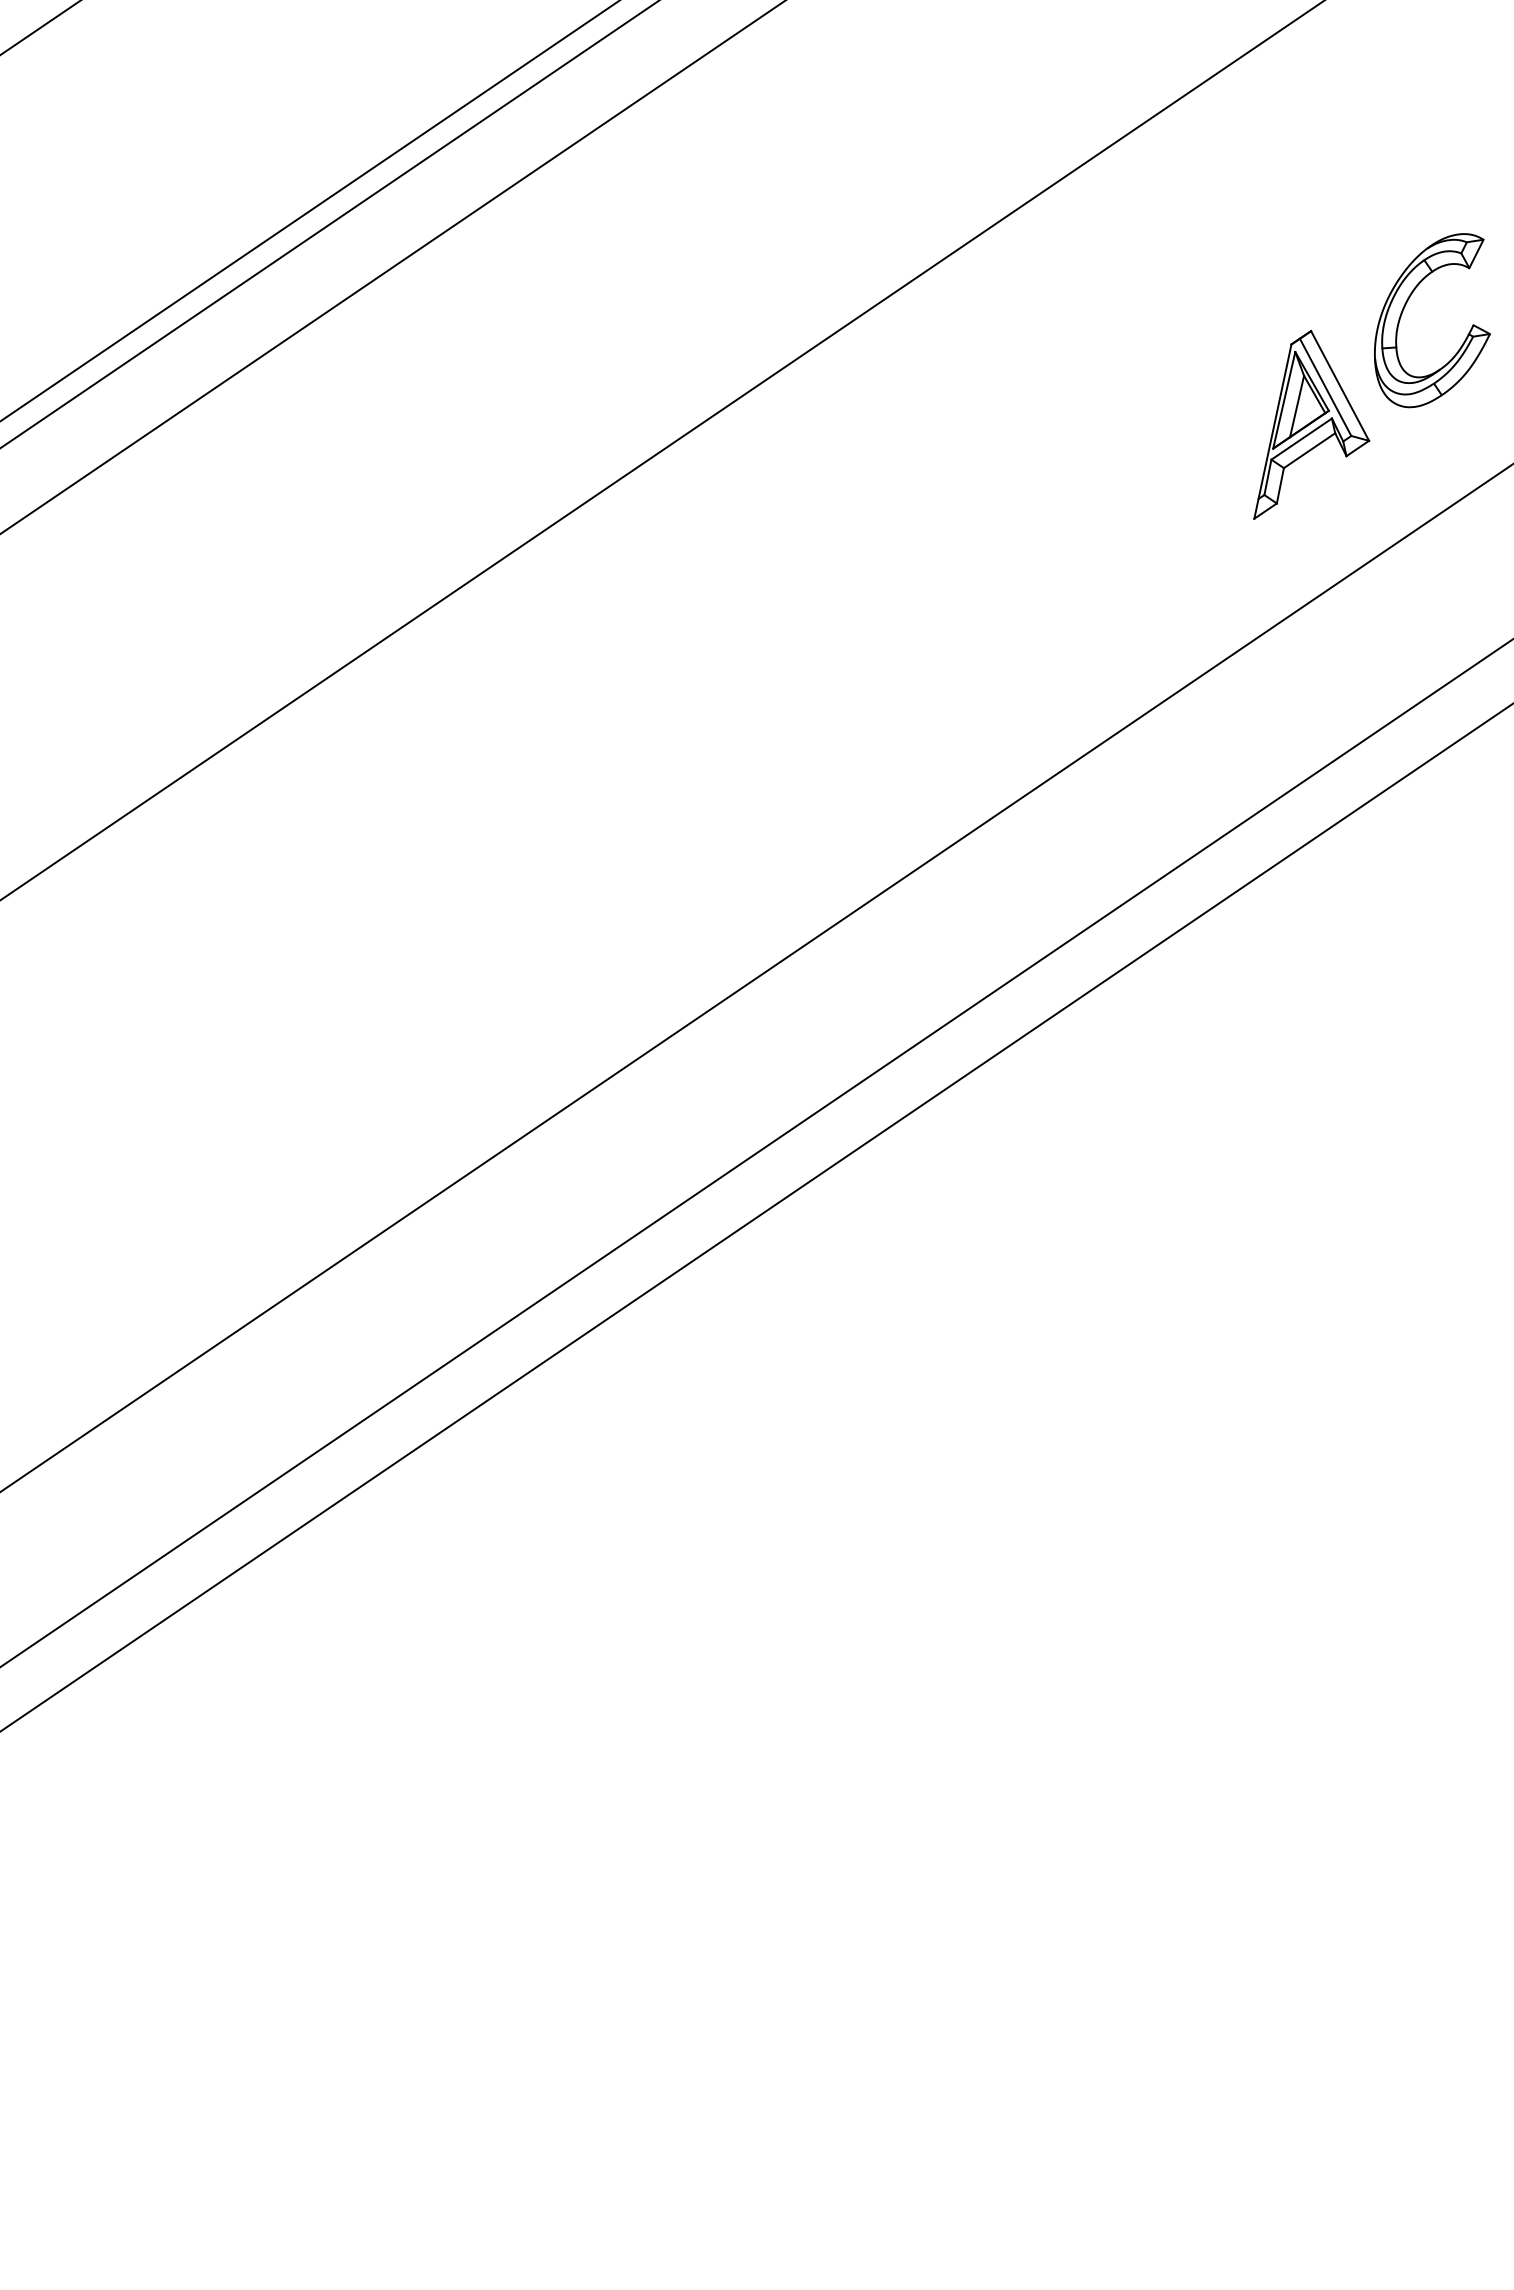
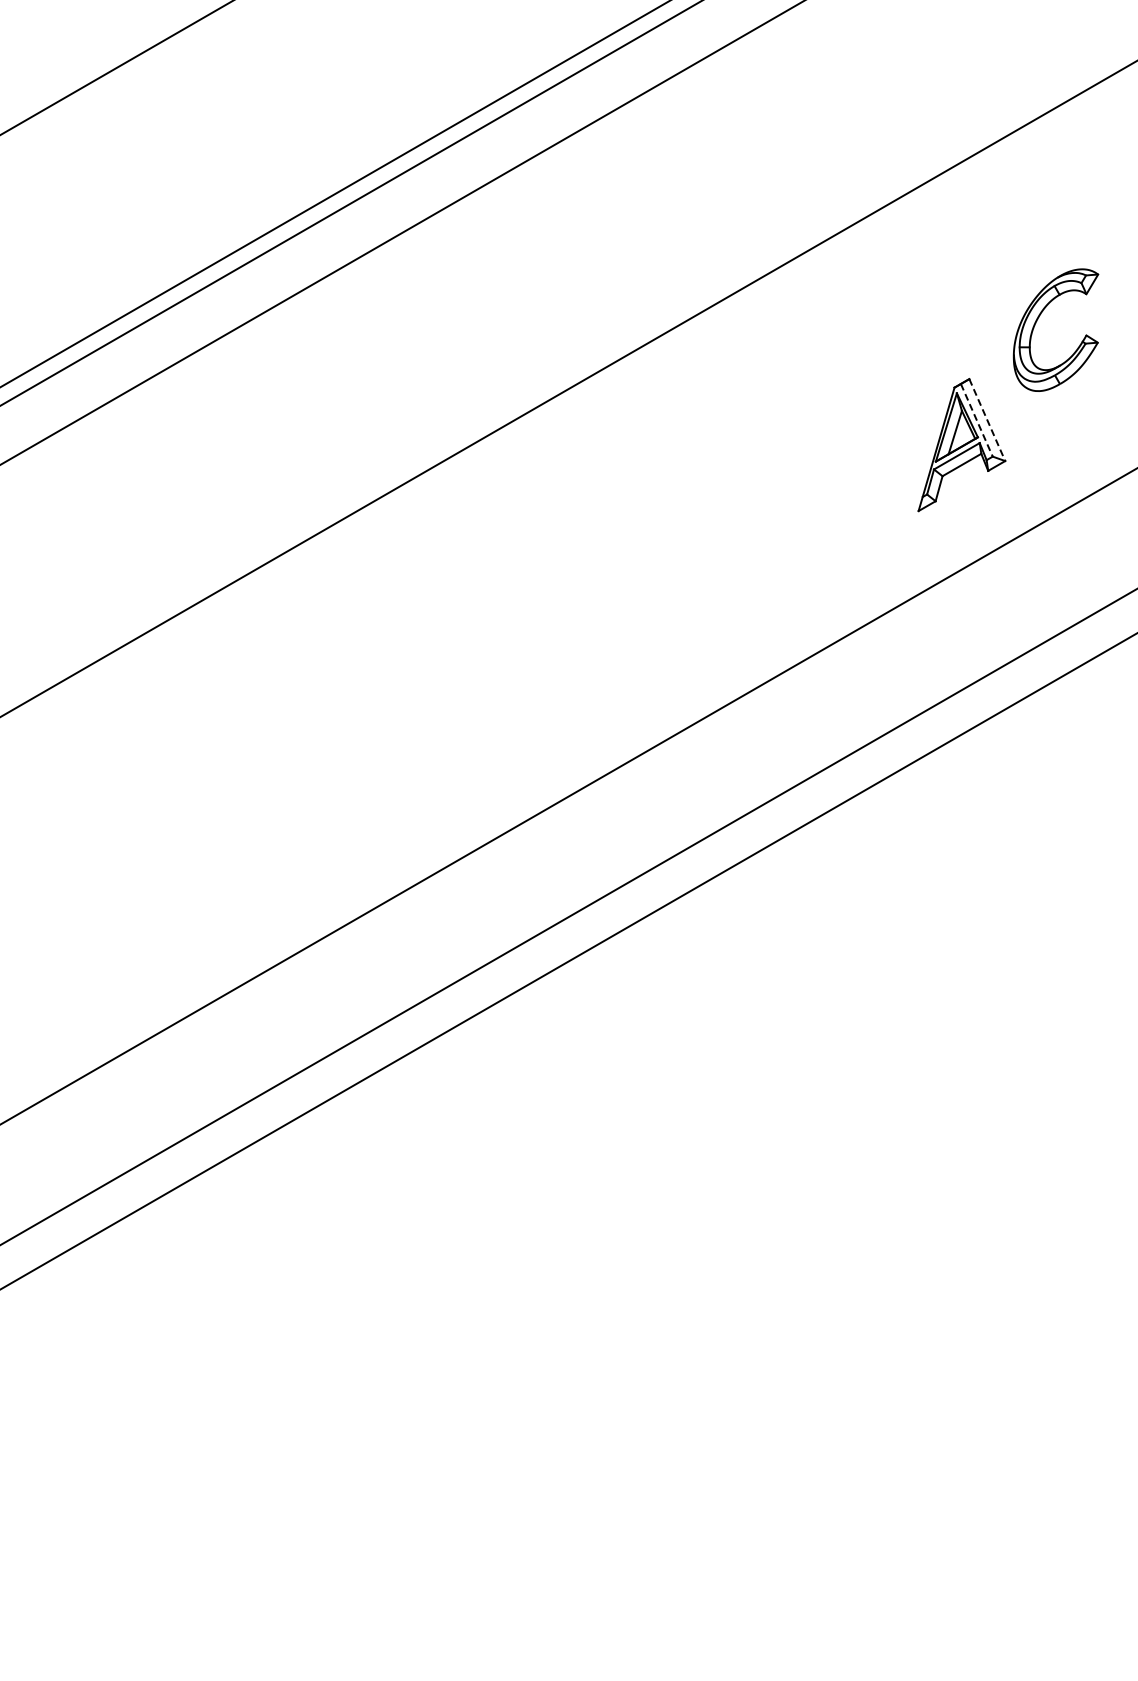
part: (1404, 310) -> (1037, 321), moved
line: (1340, 386) -> (987, 420), solid -> dashed
line: (1325, 387) -> (976, 420), solid -> dashed

